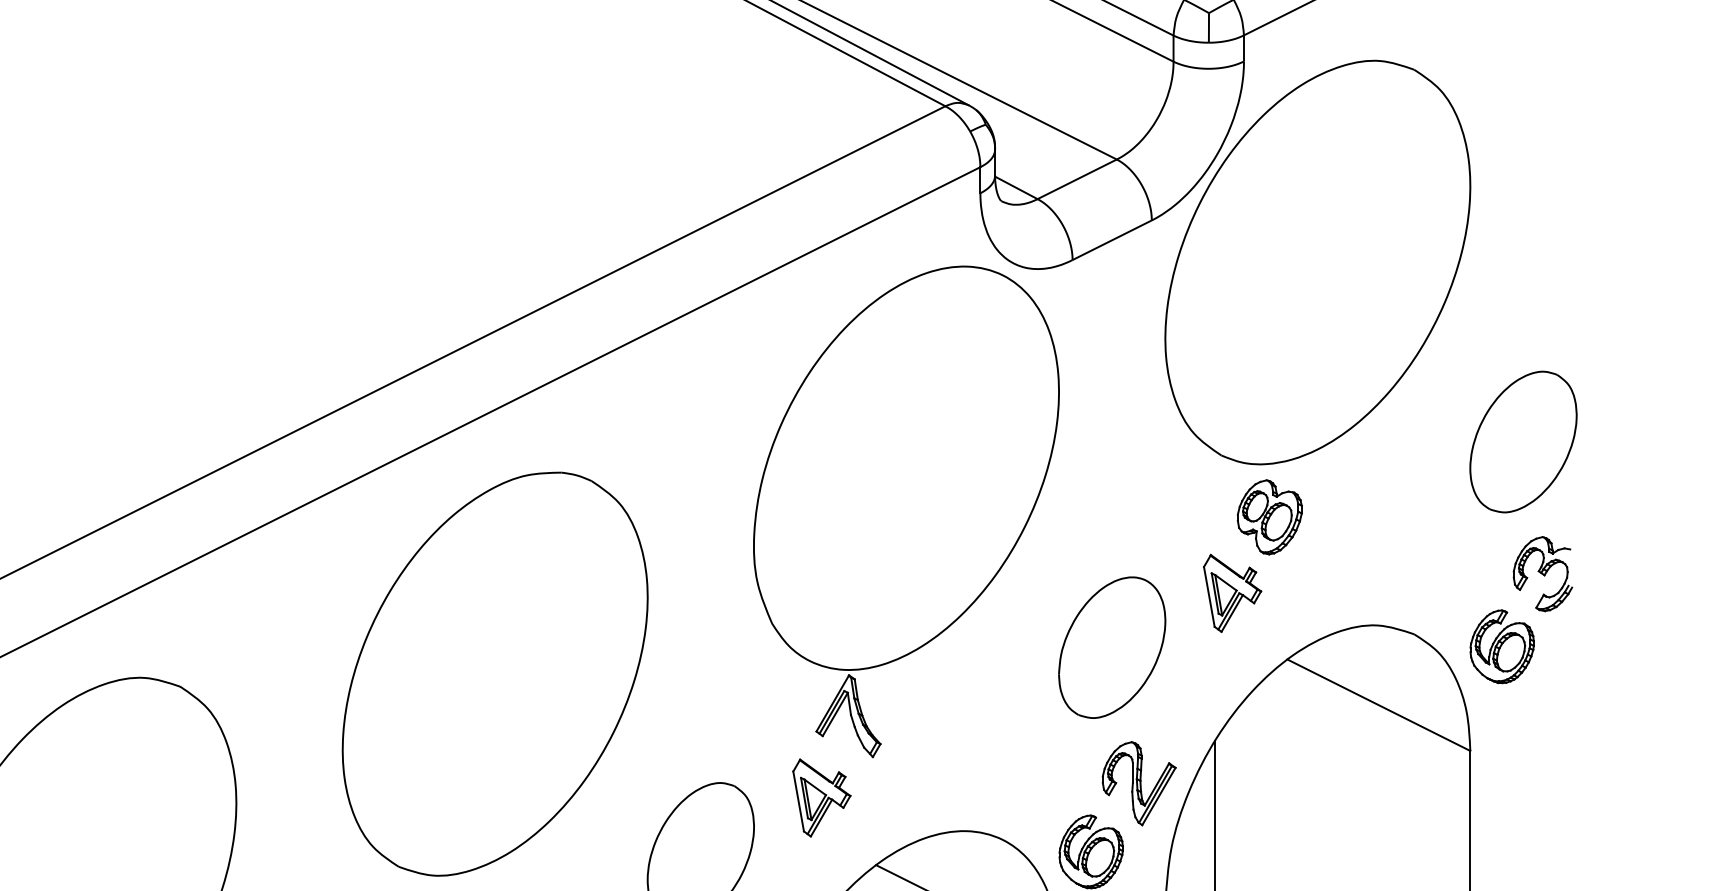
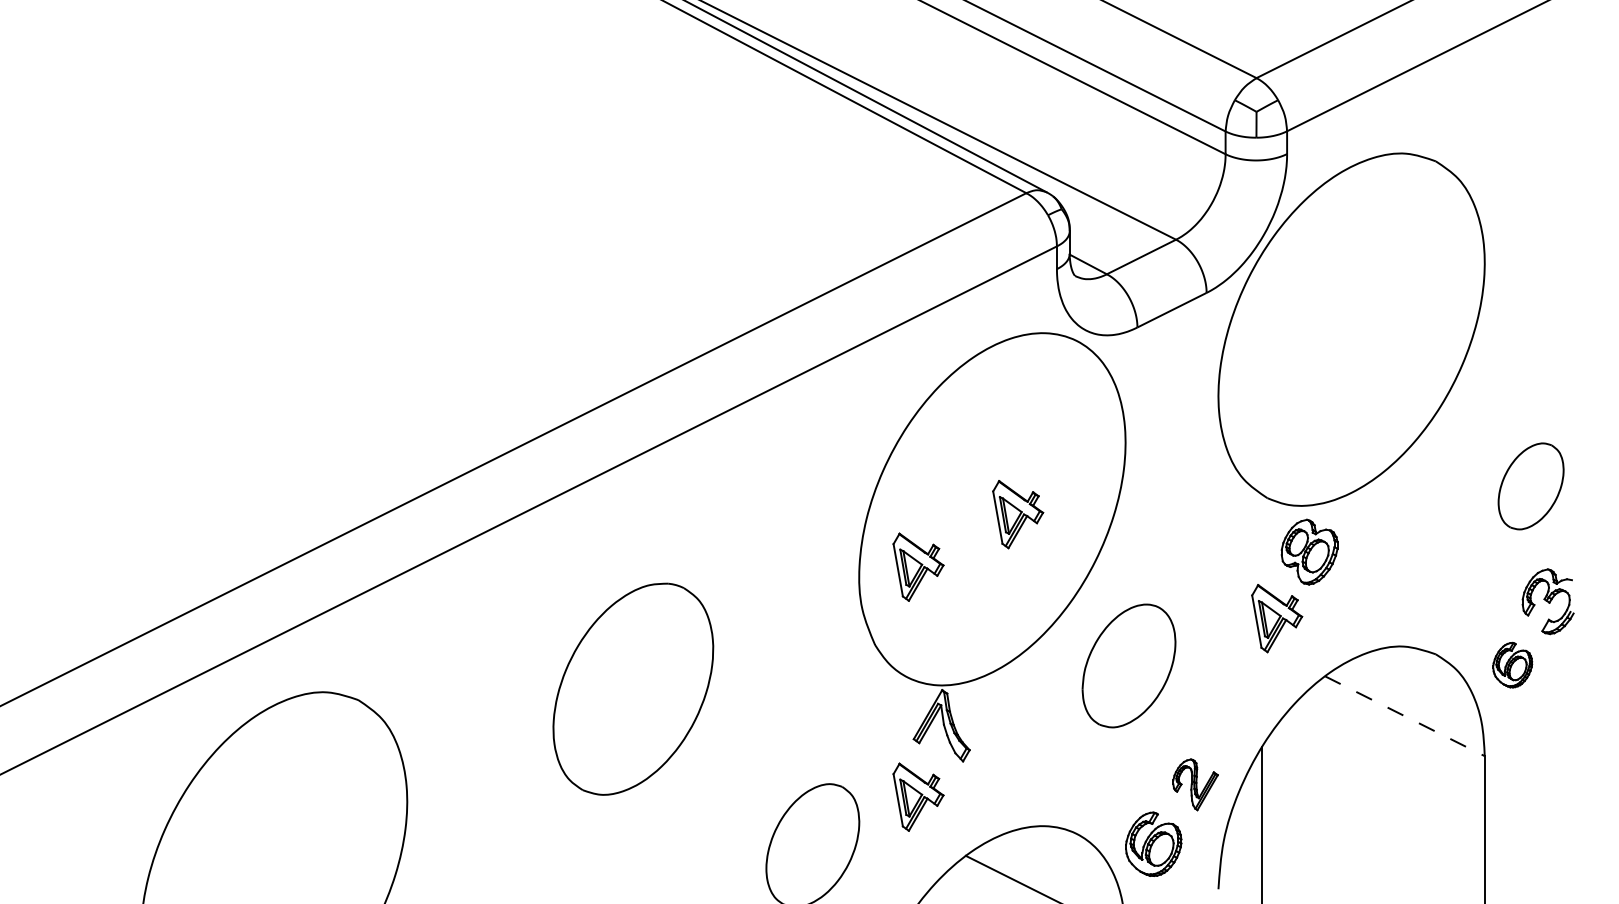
part: (1522, 442) -> (1530, 486), size x0.7
part: (936, 474) -> (1018, 514), added
part: (821, 533) -> (918, 566), added
part: (1502, 646) -> (1512, 664), size x0.7
part: (1111, 647) -> (1128, 665), moved
part: (495, 674) -> (633, 689), size x0.6
line: (1379, 705) -> (1405, 716), solid -> dashed
part: (1139, 783) -> (1195, 784), size x0.7

